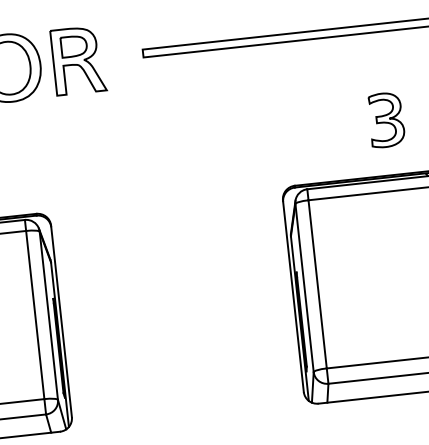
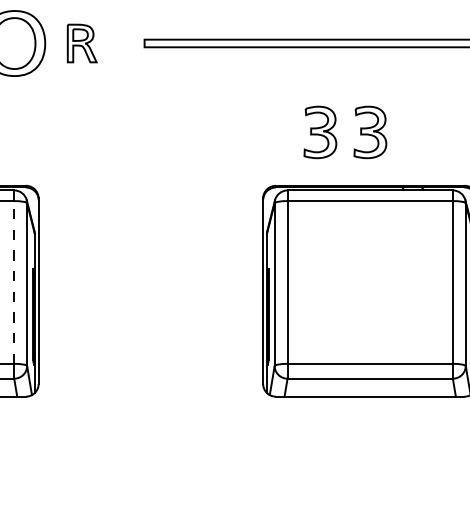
part: (78, 60) -> (82, 43), size x0.6
part: (334, 125) -> (320, 132), added
line: (35, 314) -> (14, 281), solid -> dashed

